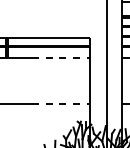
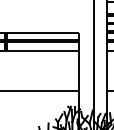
line: (61, 57) -> (53, 50), dashed -> solid
line: (61, 104) -> (53, 91), dashed -> solid

